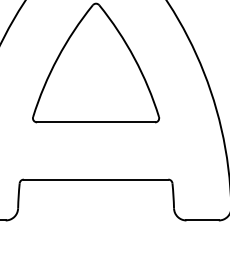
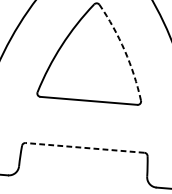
arc: (134, 58) -> (124, 50), solid -> dashed
line: (95, 179) -> (84, 147), solid -> dashed

